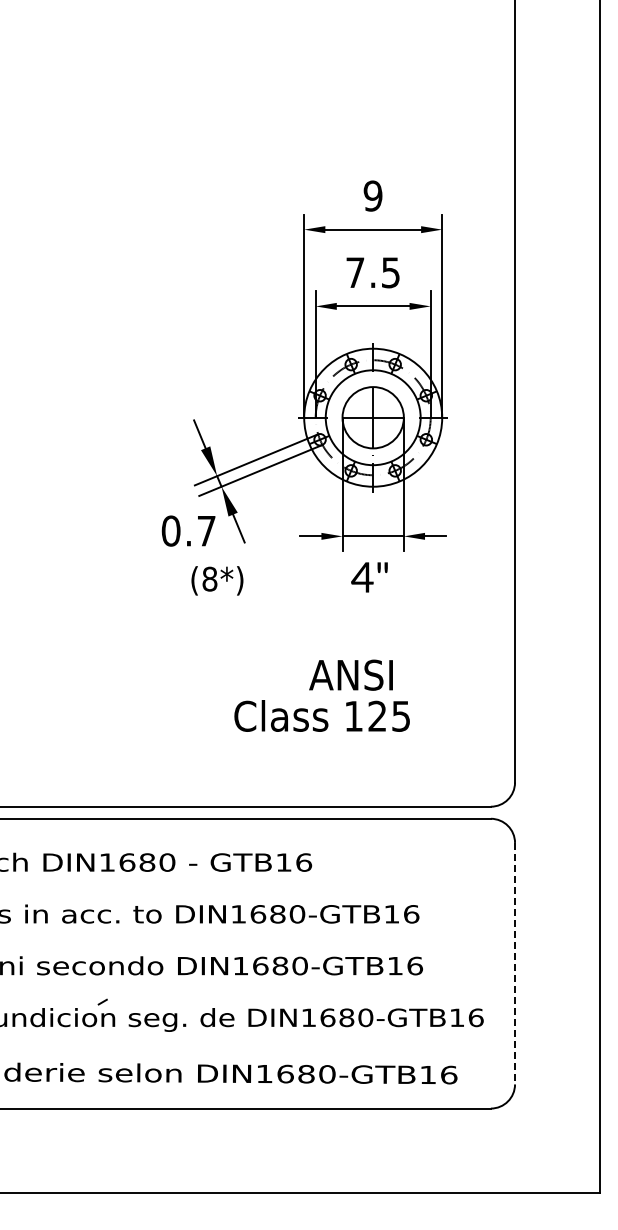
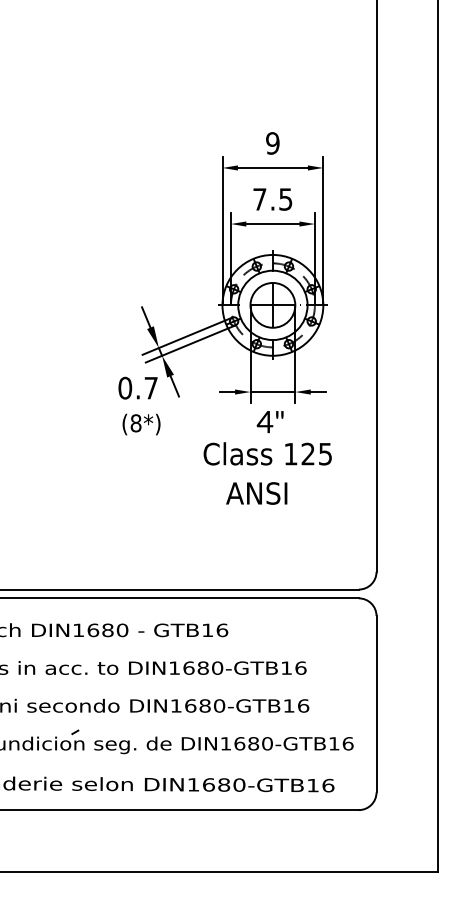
text: (217, 580) -> (141, 424), moved
text: (321, 715) -> (267, 453), moved
line: (515, 963) -> (376, 704), dashed -> solid

